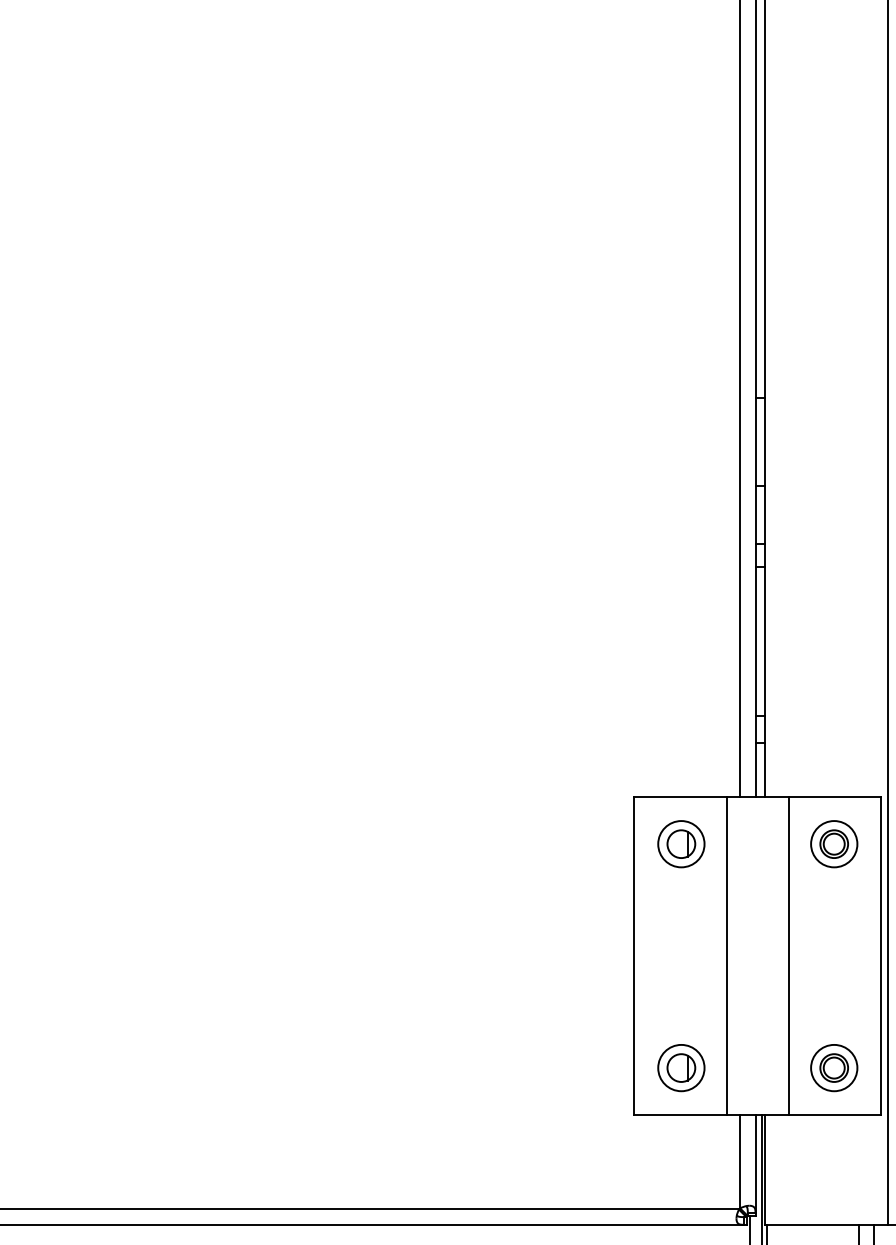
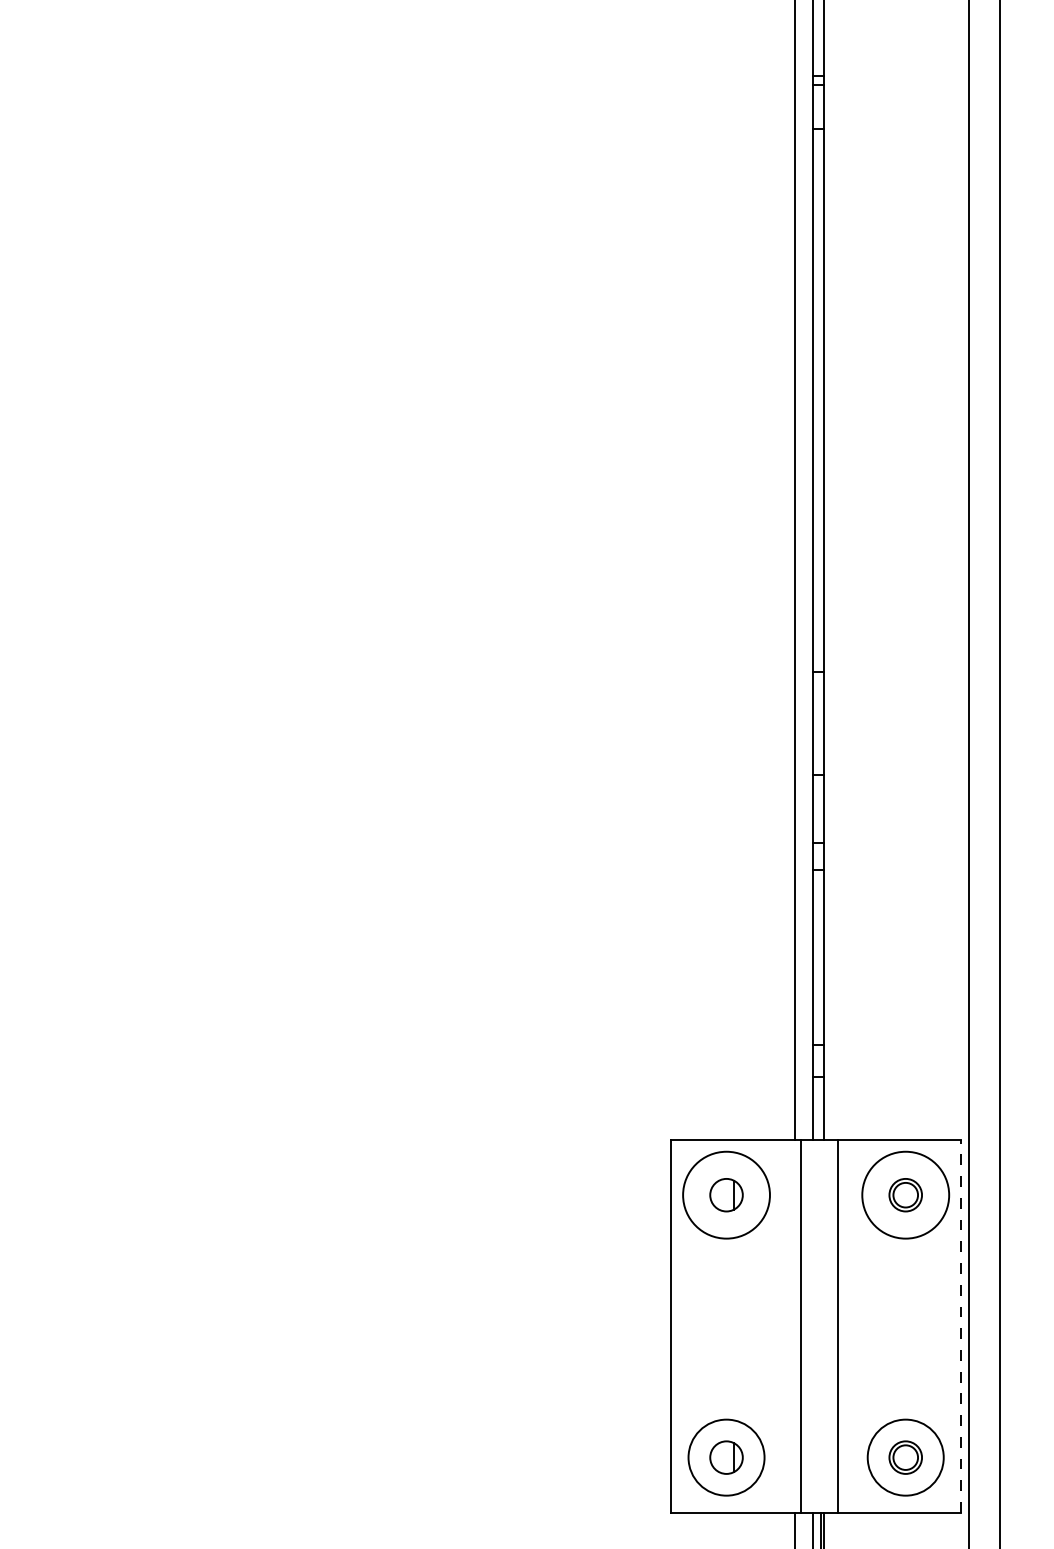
circle: (681, 844) -> (726, 1195), size x1.6
circle: (834, 844) -> (905, 1195), size x1.6
line: (726, 955) -> (837, 1325), moved
line: (788, 955) -> (801, 1325), moved
line: (880, 955) -> (960, 1325), solid -> dashed
circle: (681, 1067) -> (726, 1457), size x1.4
circle: (834, 1067) -> (905, 1457), size x1.4

